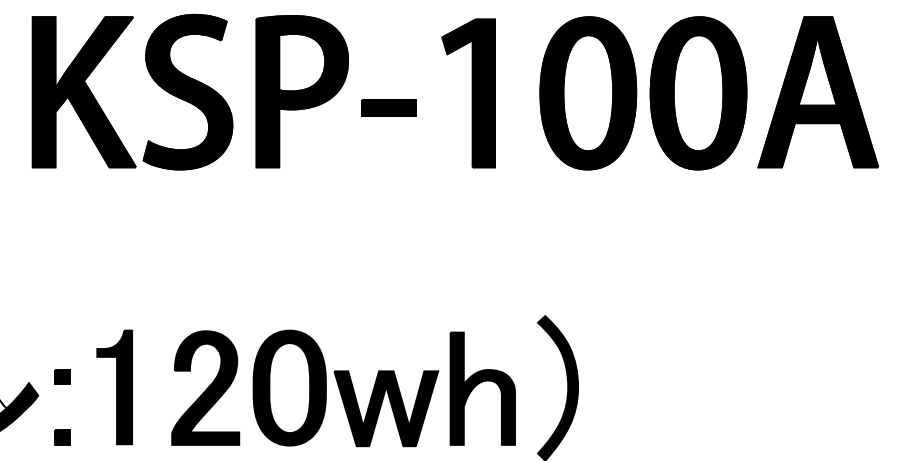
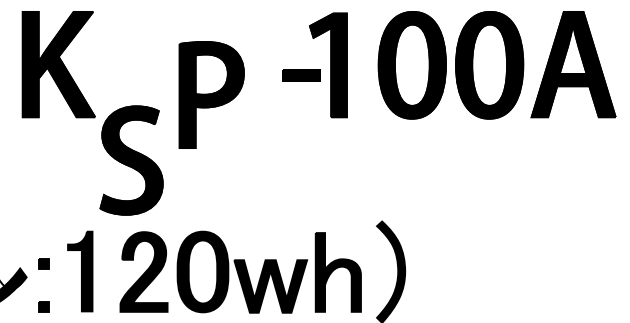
part: (187, 91) -> (131, 160), moved
part: (301, 91) -> (211, 94), moved
part: (388, 107) -> (300, 75), moved

